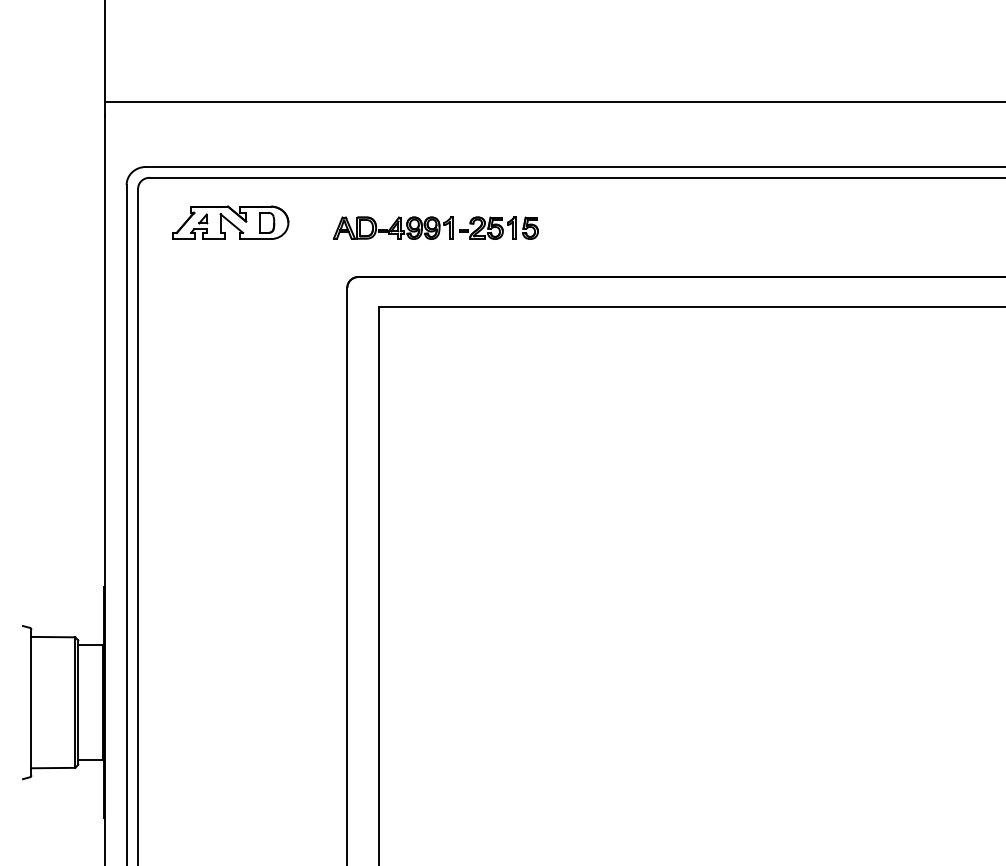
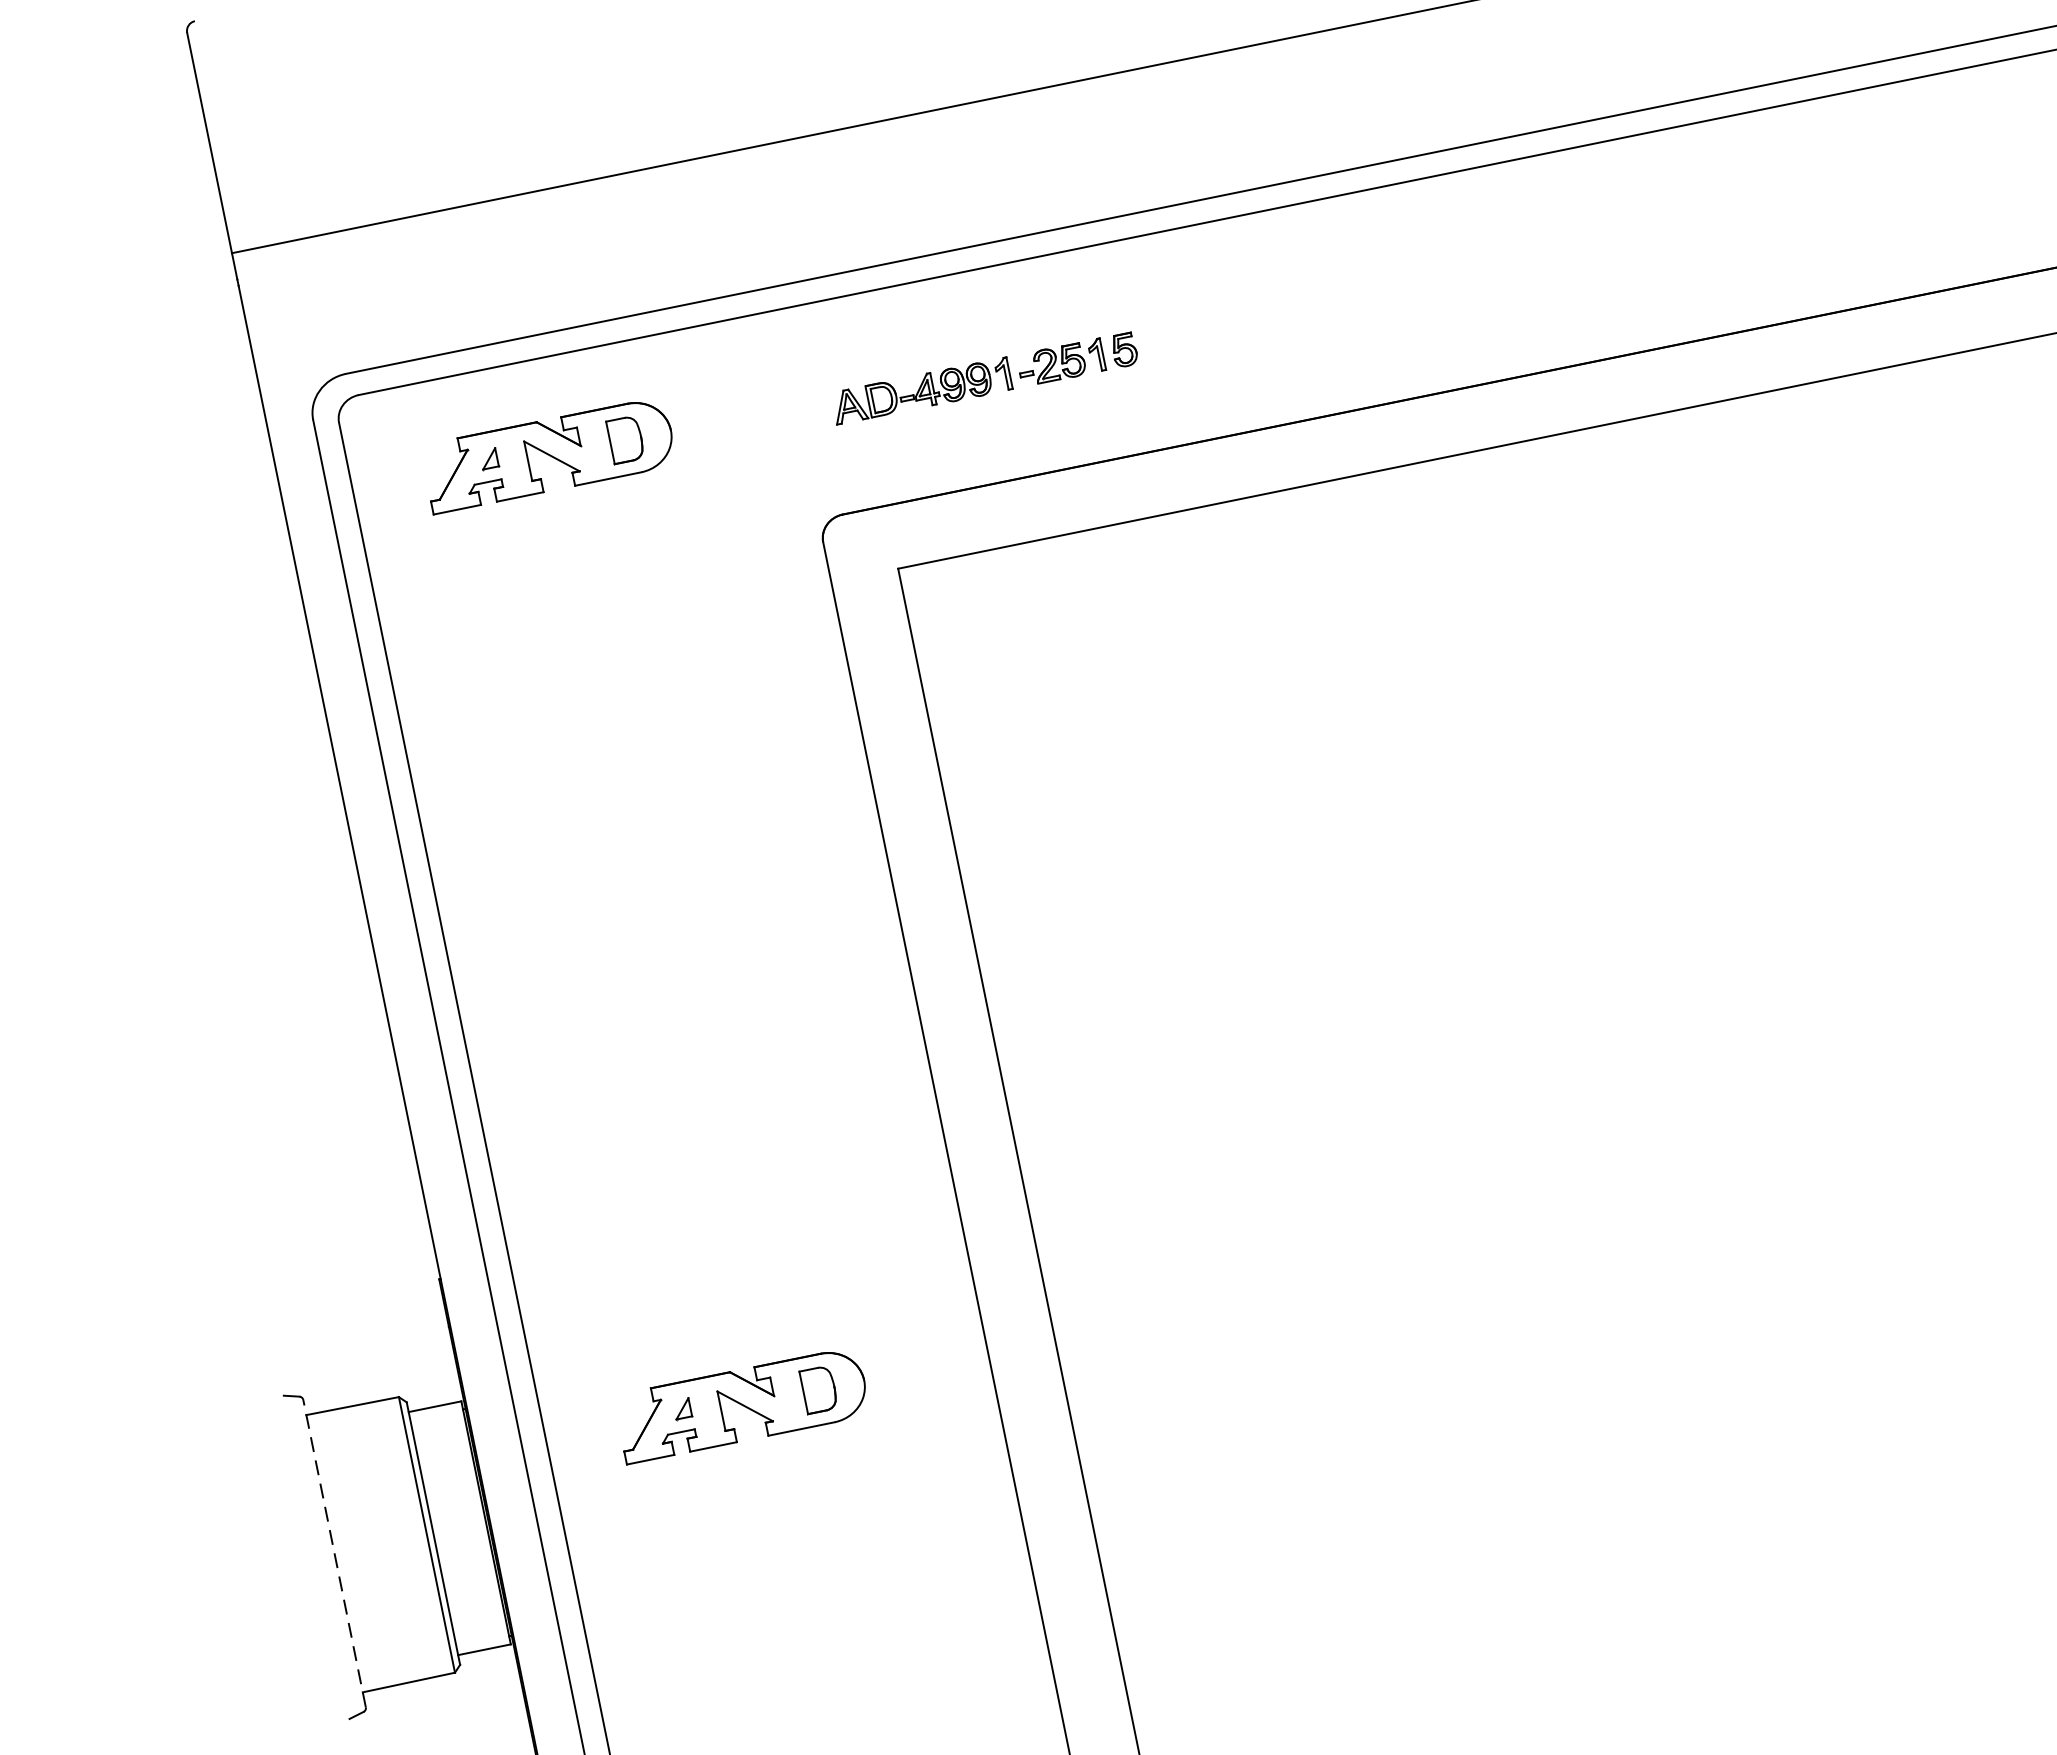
part: (435, 227) -> (983, 377), size x0.7
part: (230, 672) -> (741, 1404), added
line: (31, 702) -> (334, 1553), solid -> dashed

